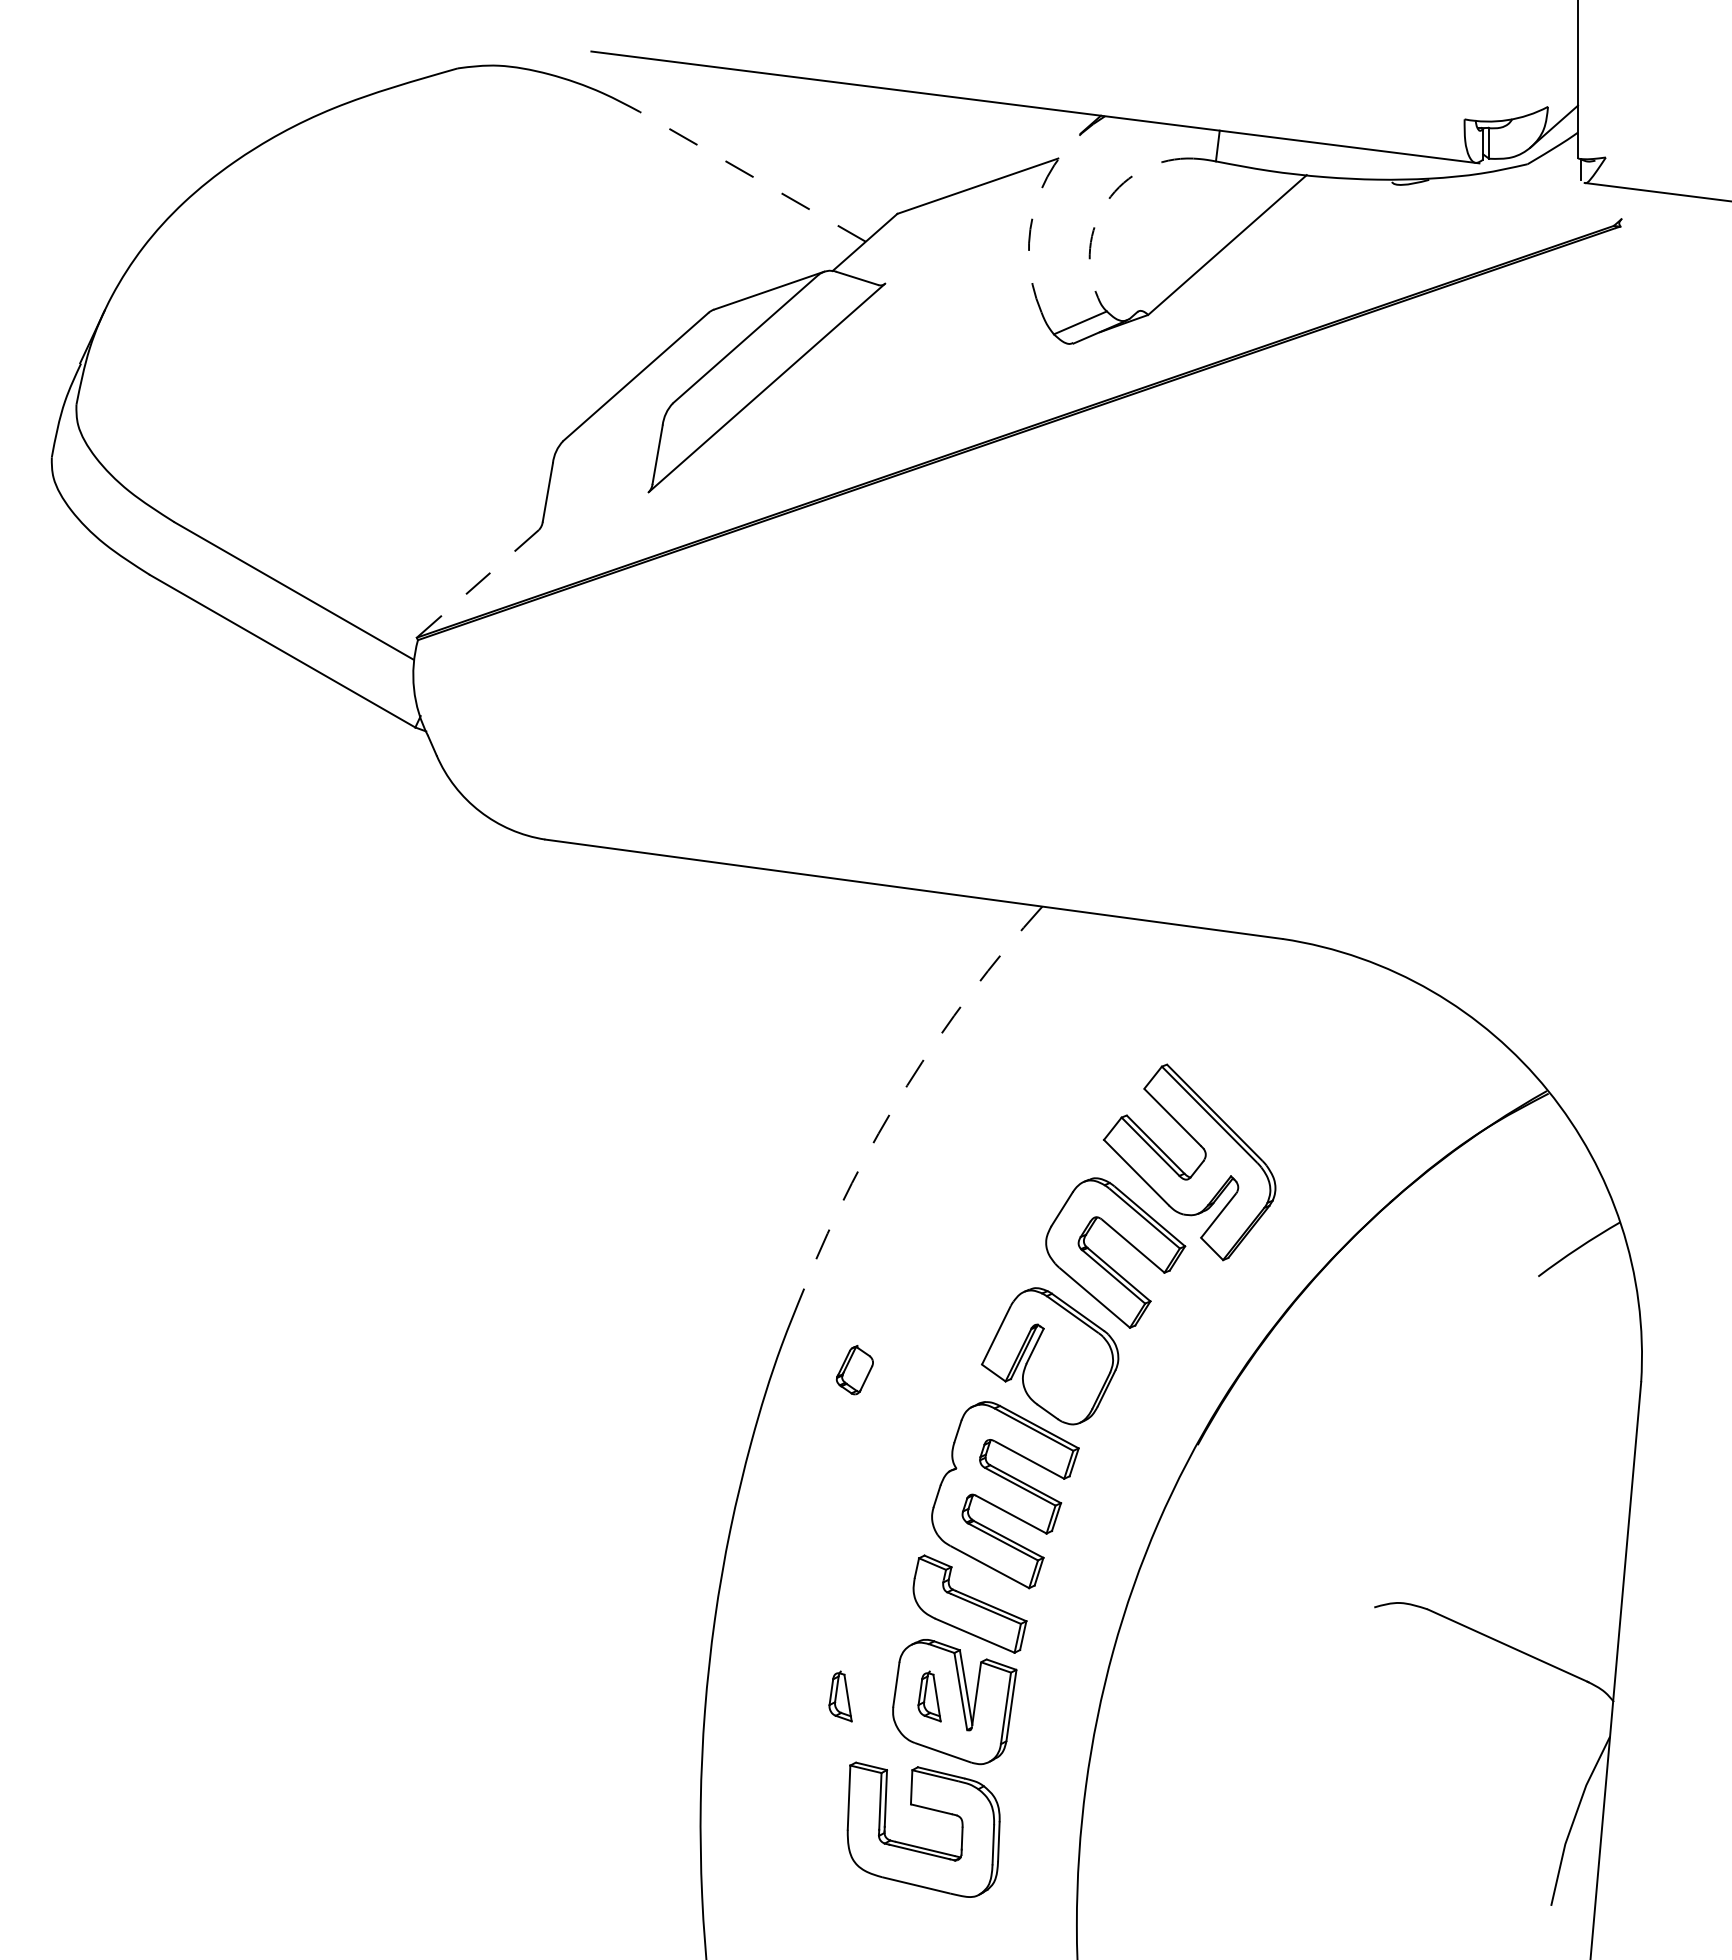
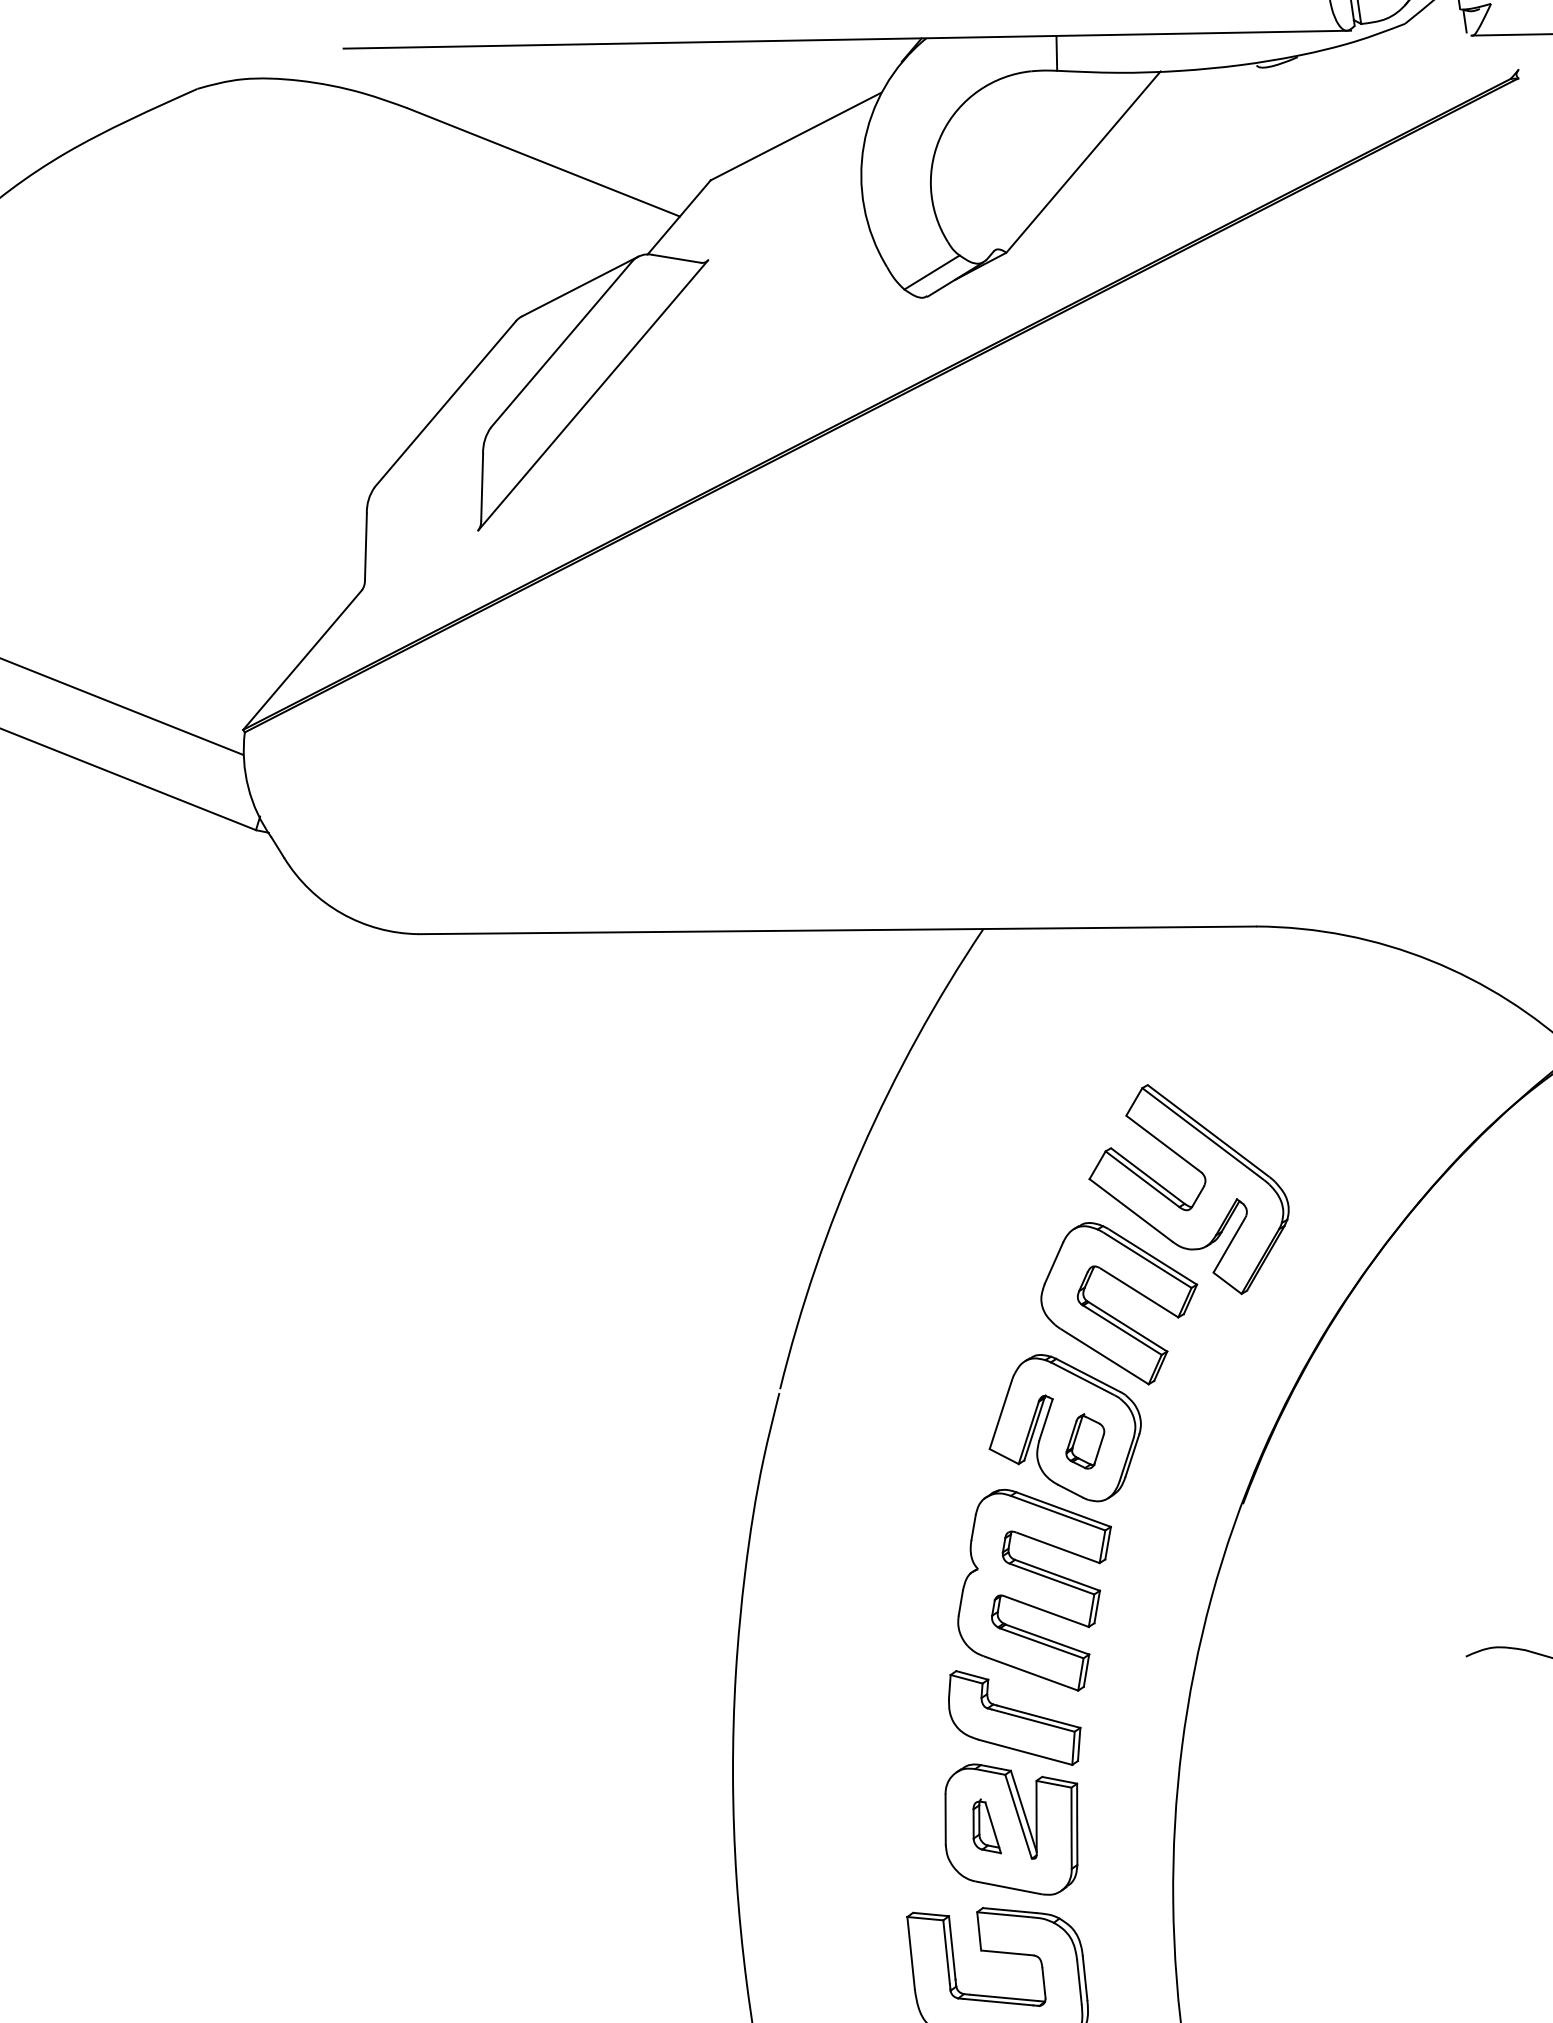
line: (752, 176) -> (543, 162), dashed -> solid
arc: (1107, 201) -> (942, 132), dashed -> solid
arc: (1036, 202) -> (863, 145), dashed -> solid
line: (477, 584) -> (302, 660), dashed -> solid
arc: (907, 1085) -> (861, 1150), dashed -> solid
part: (854, 1370) -> (1084, 1442), moved
part: (840, 1696) -> (885, 1841), removed

